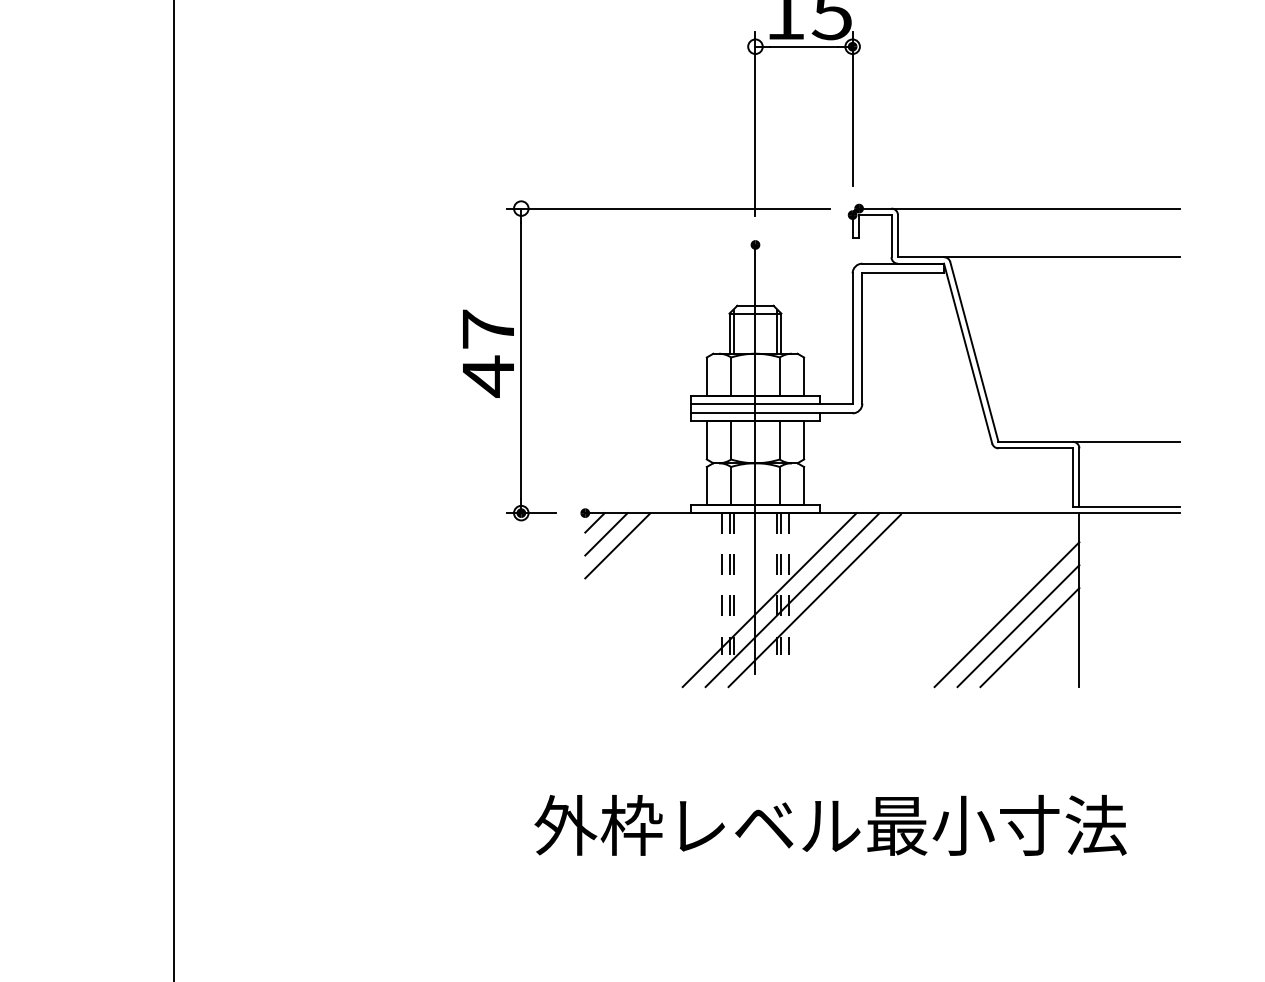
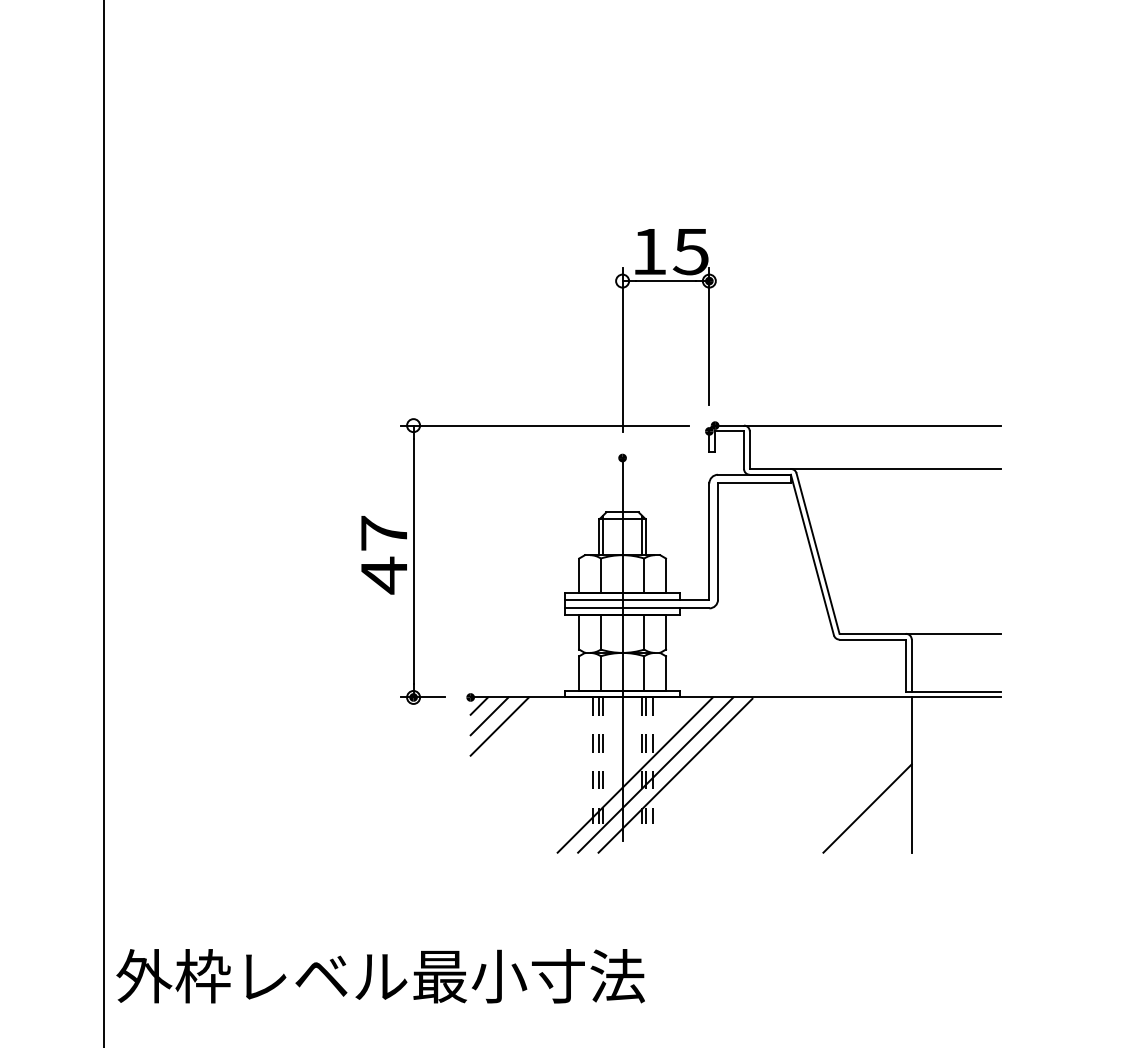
line: (1006, 613) -> (846, 787), removed
line: (1017, 625) -> (856, 797), removed
text: (830, 825) -> (380, 976), moved

